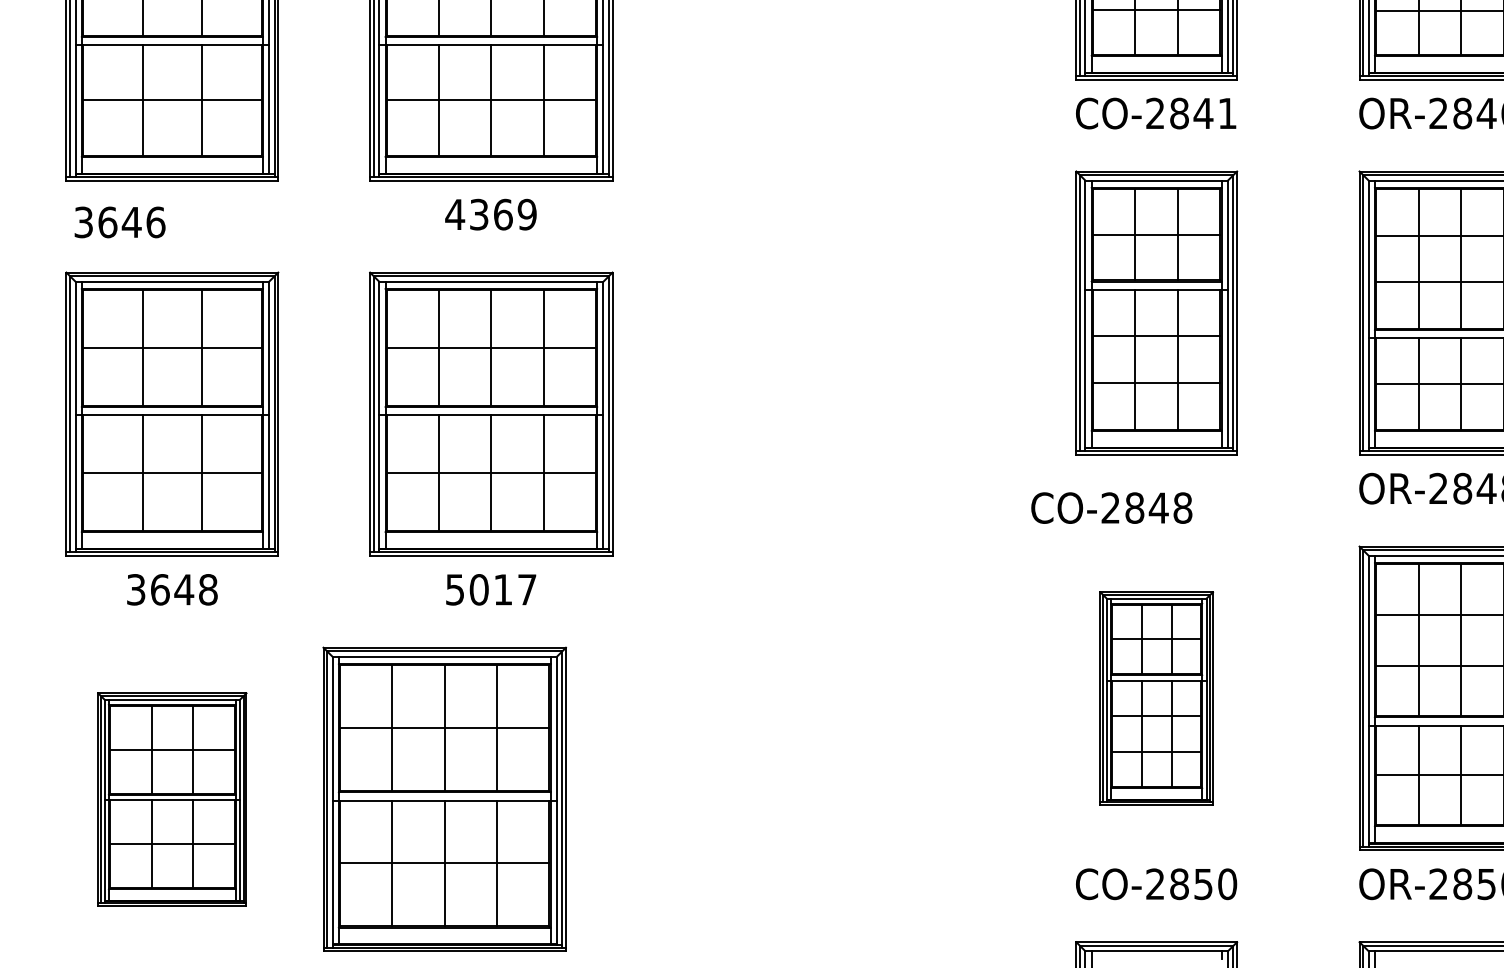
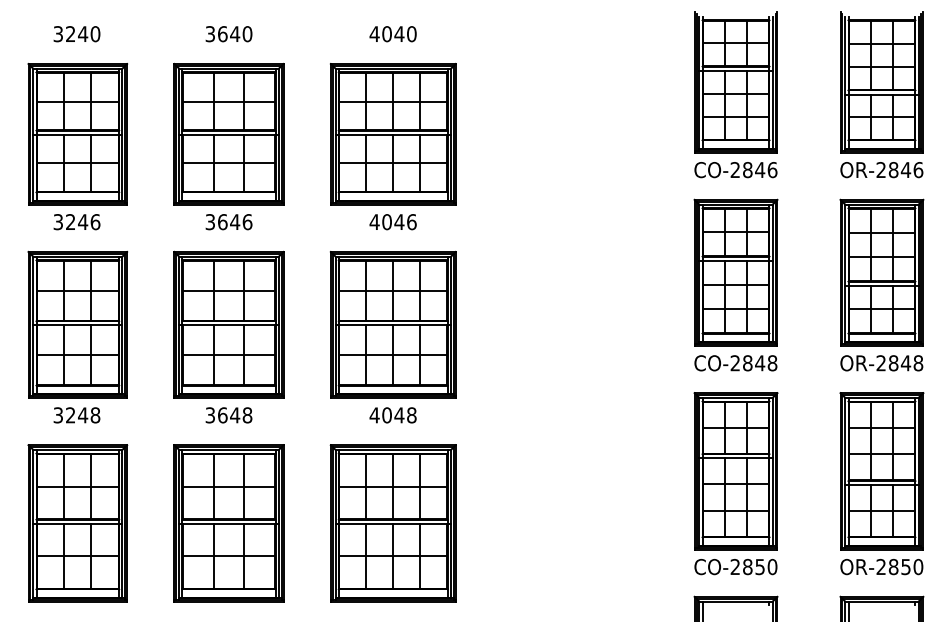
text: (1227, 114) -> (772, 170), CO-2841 -> CO-2846
text: (503, 215) -> (399, 222), 4369 -> 4046
text: (118, 223) -> (228, 222), moved
text: (1111, 508) -> (735, 363), moved
text: (489, 590) -> (392, 415), 5017 -> 4048
part: (1155, 698) -> (735, 471), size x1.43
part: (171, 799) -> (228, 523), size x1.43
part: (443, 799) -> (392, 523), moved

